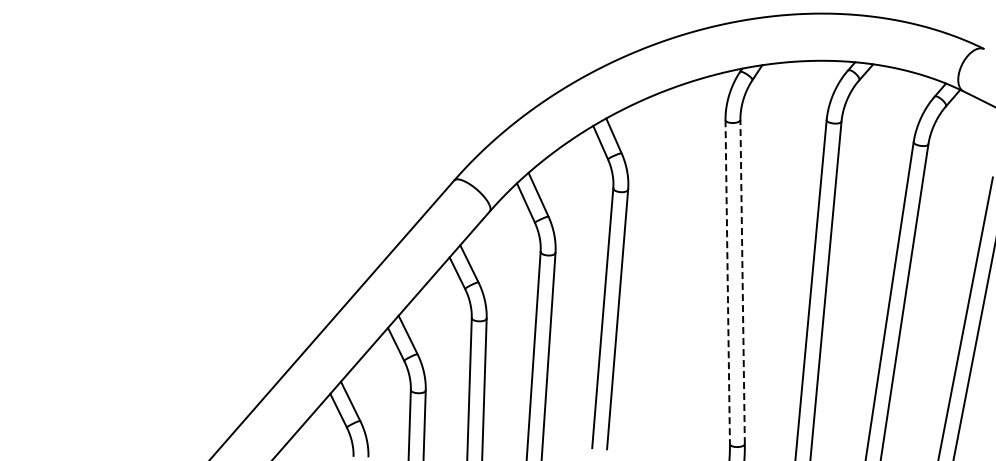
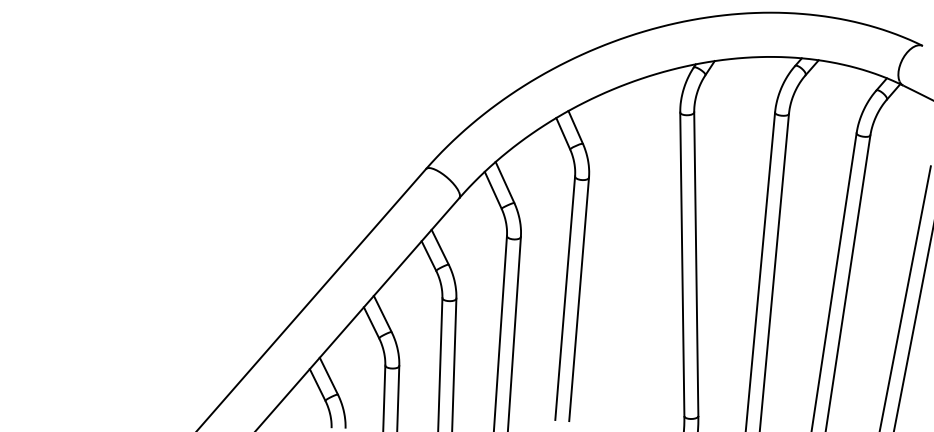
line: (742, 281) -> (696, 263), dashed -> solid
line: (727, 282) -> (682, 264), dashed -> solid

